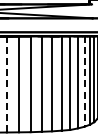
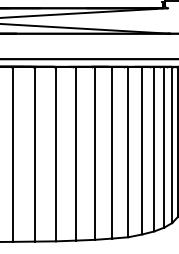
line: (84, 82) -> (154, 150), dashed -> solid
line: (6, 84) -> (11, 154), dashed -> solid

